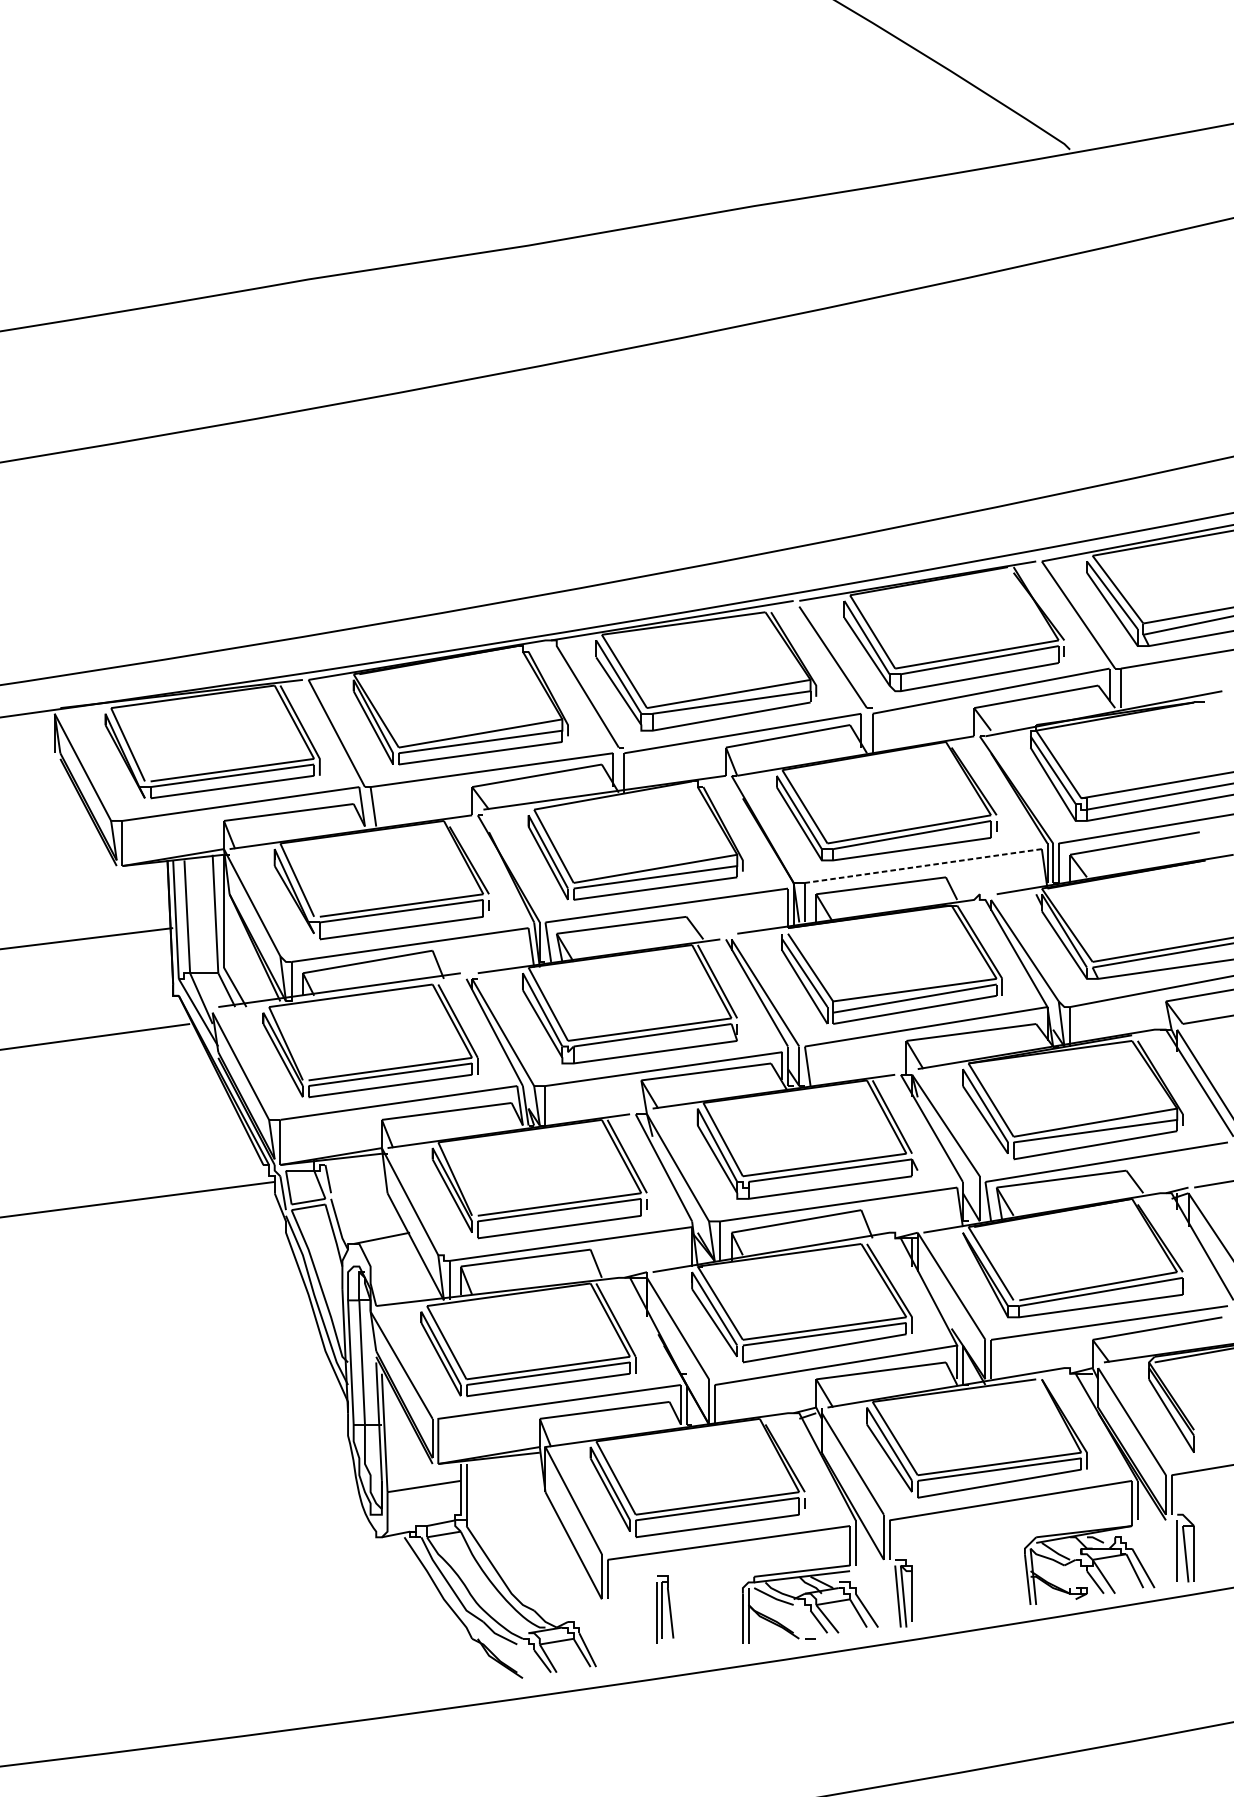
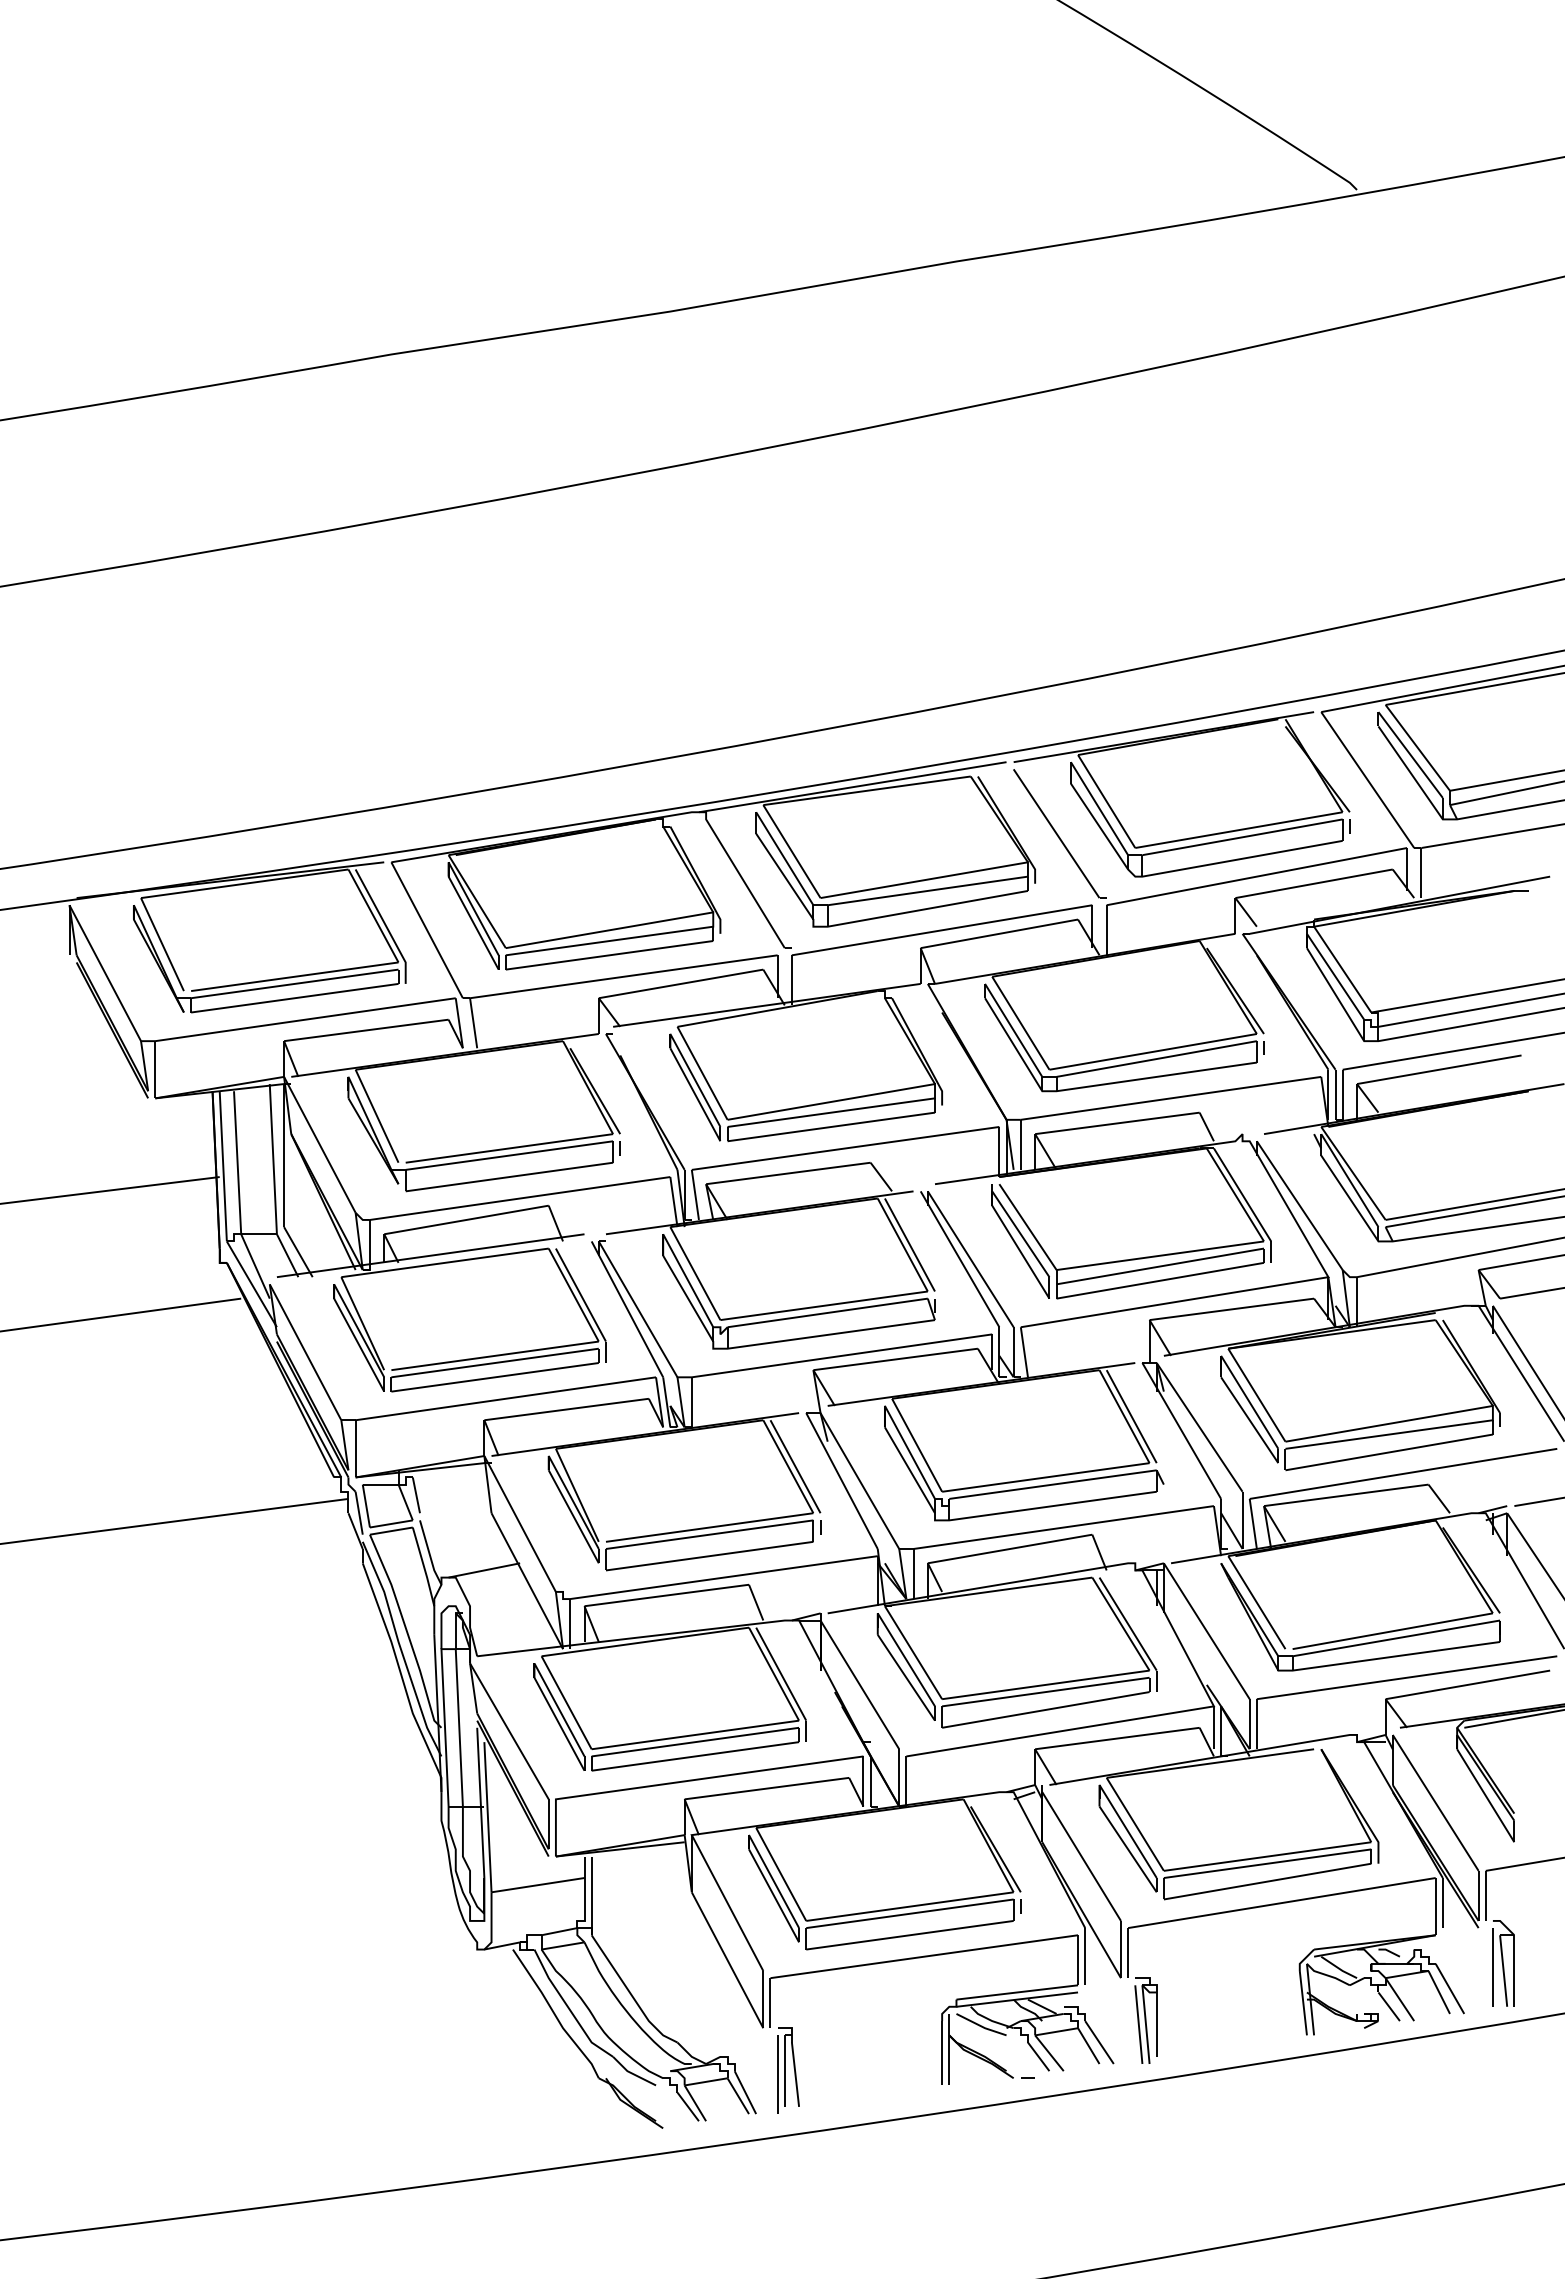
line: (923, 866) -> (1171, 1098), dashed -> solid
part: (665, 1609) -> (788, 2070), moved

